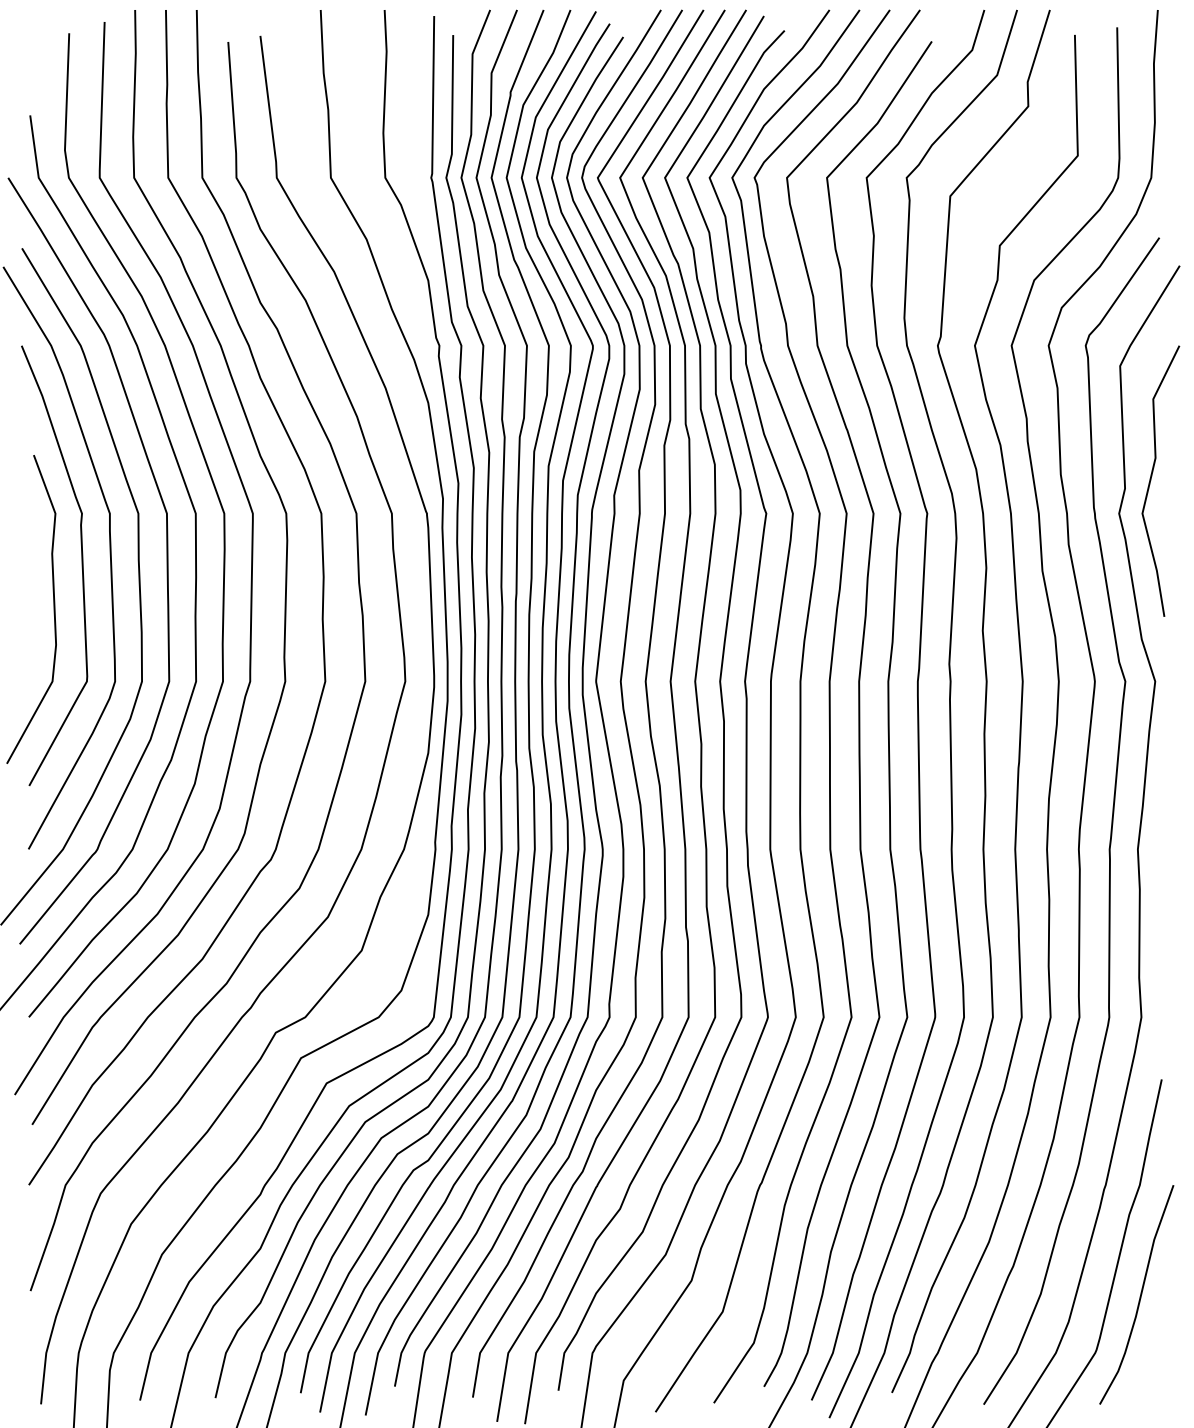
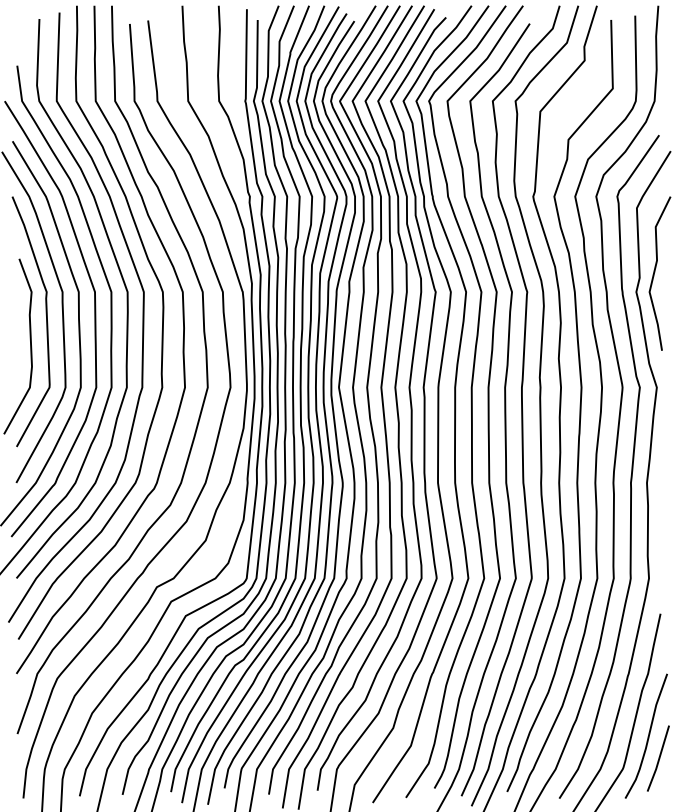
line: (1158, 1334) -> (658, 758), added

